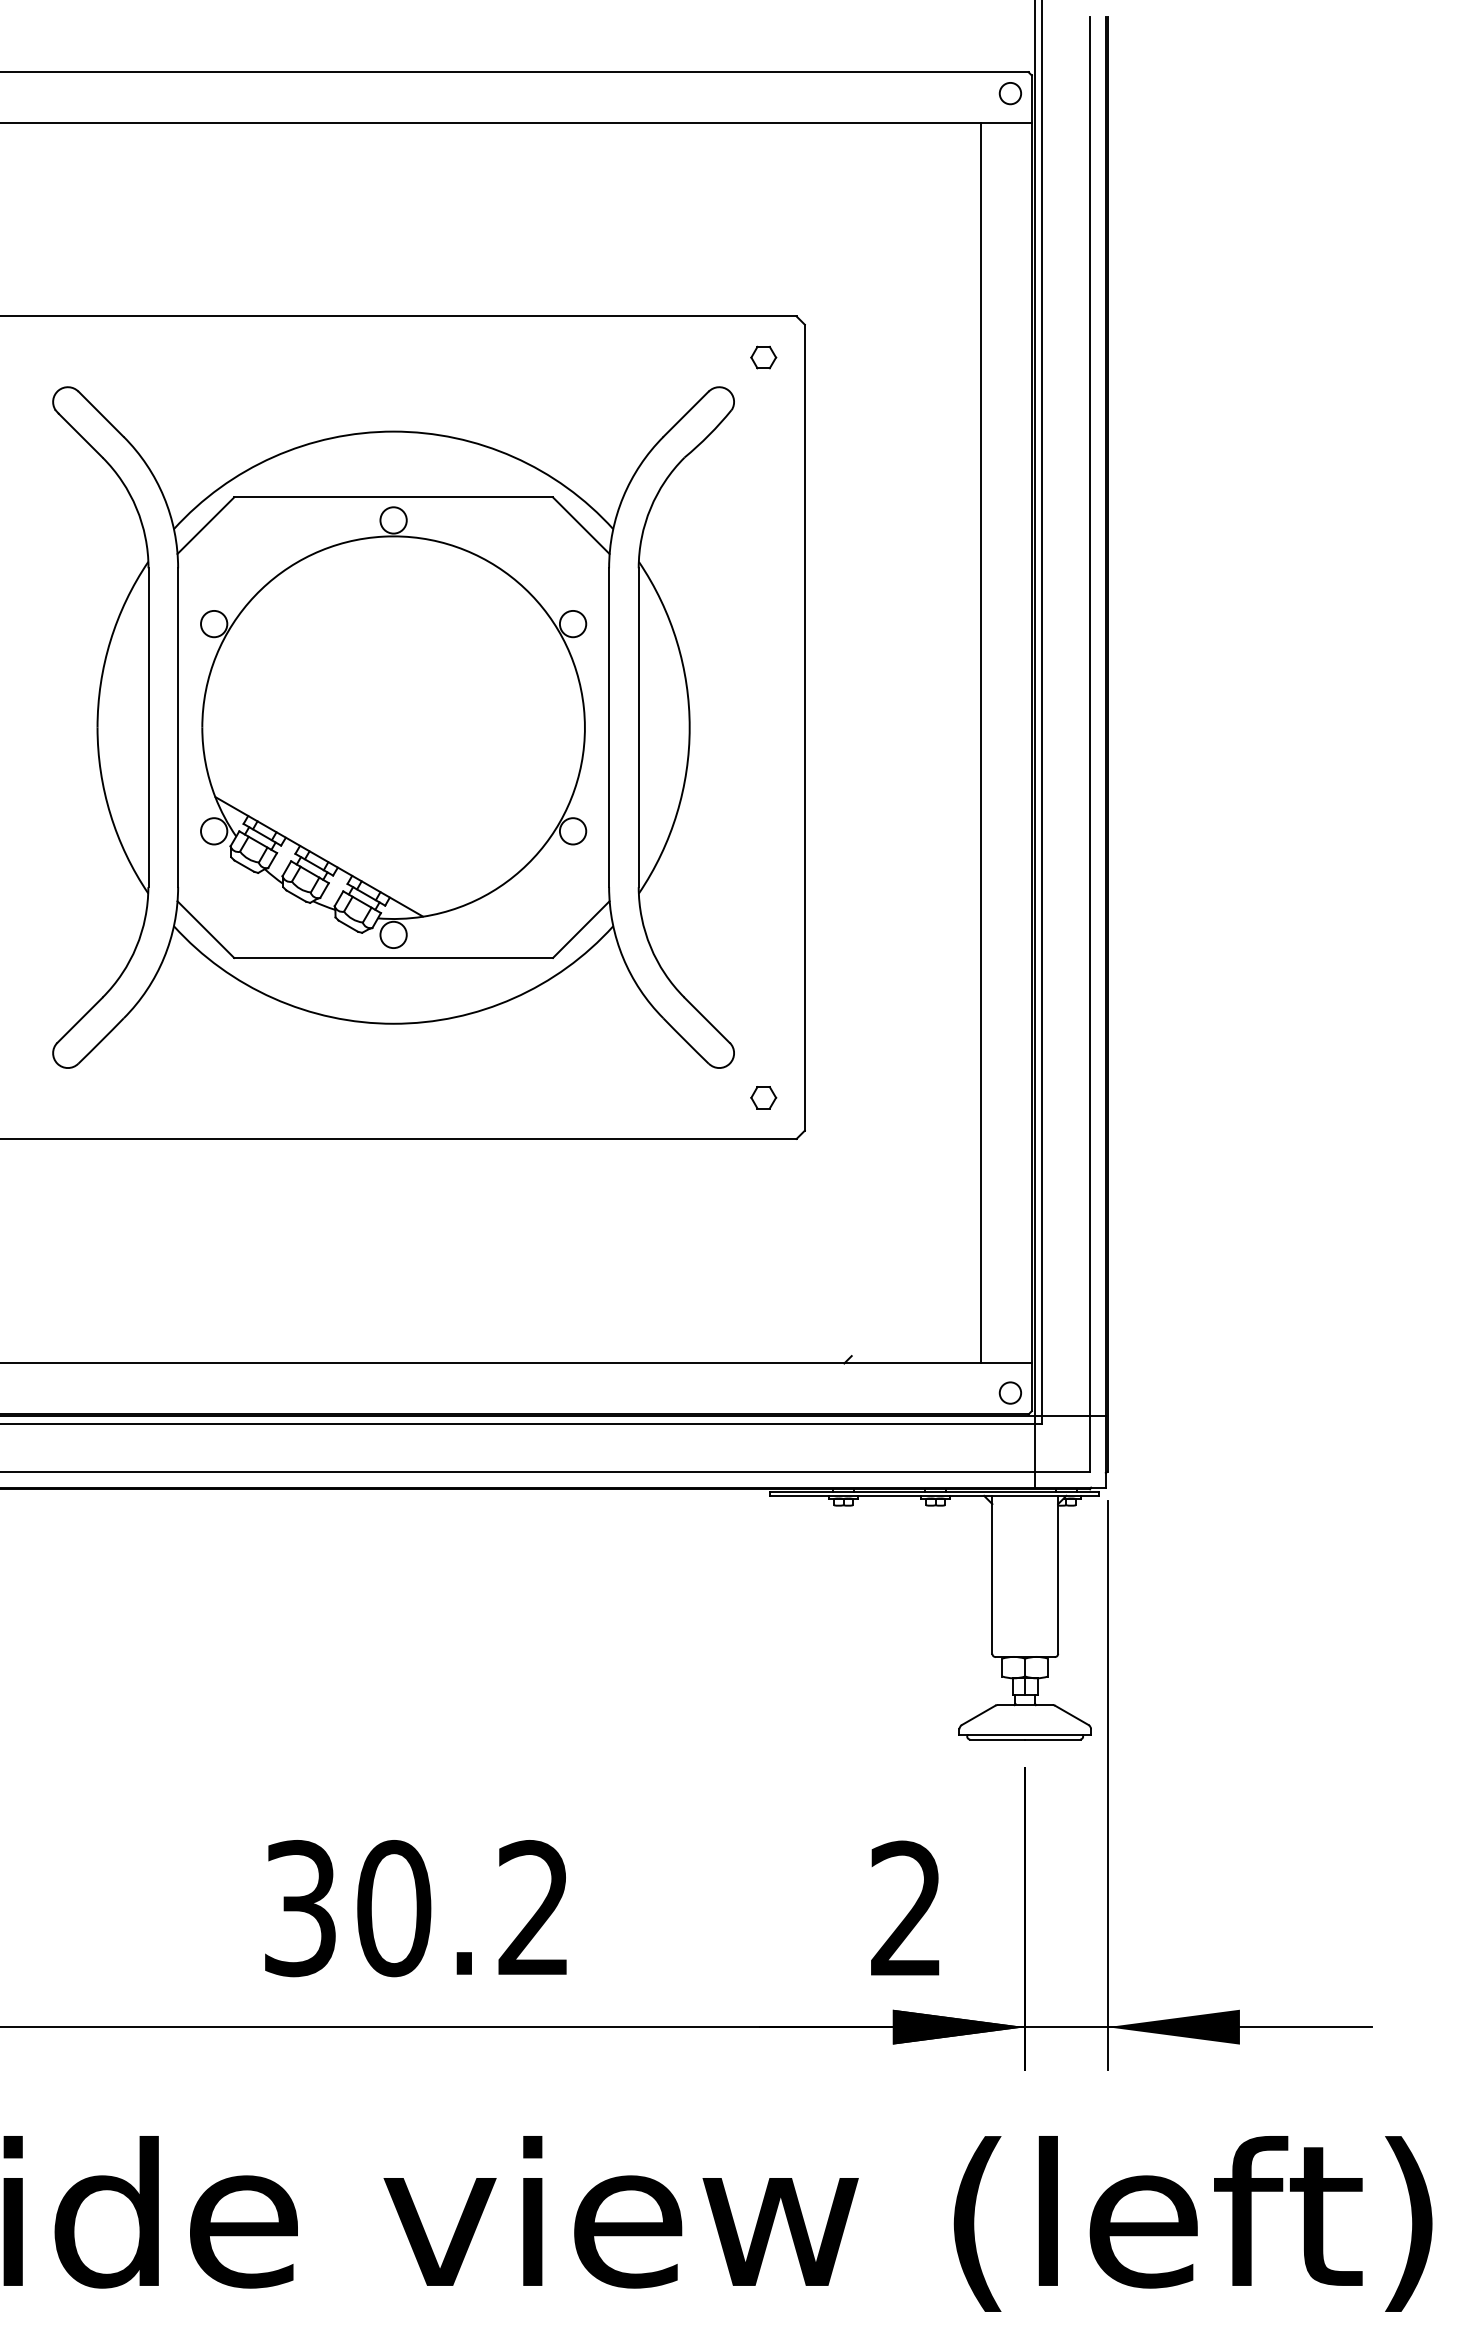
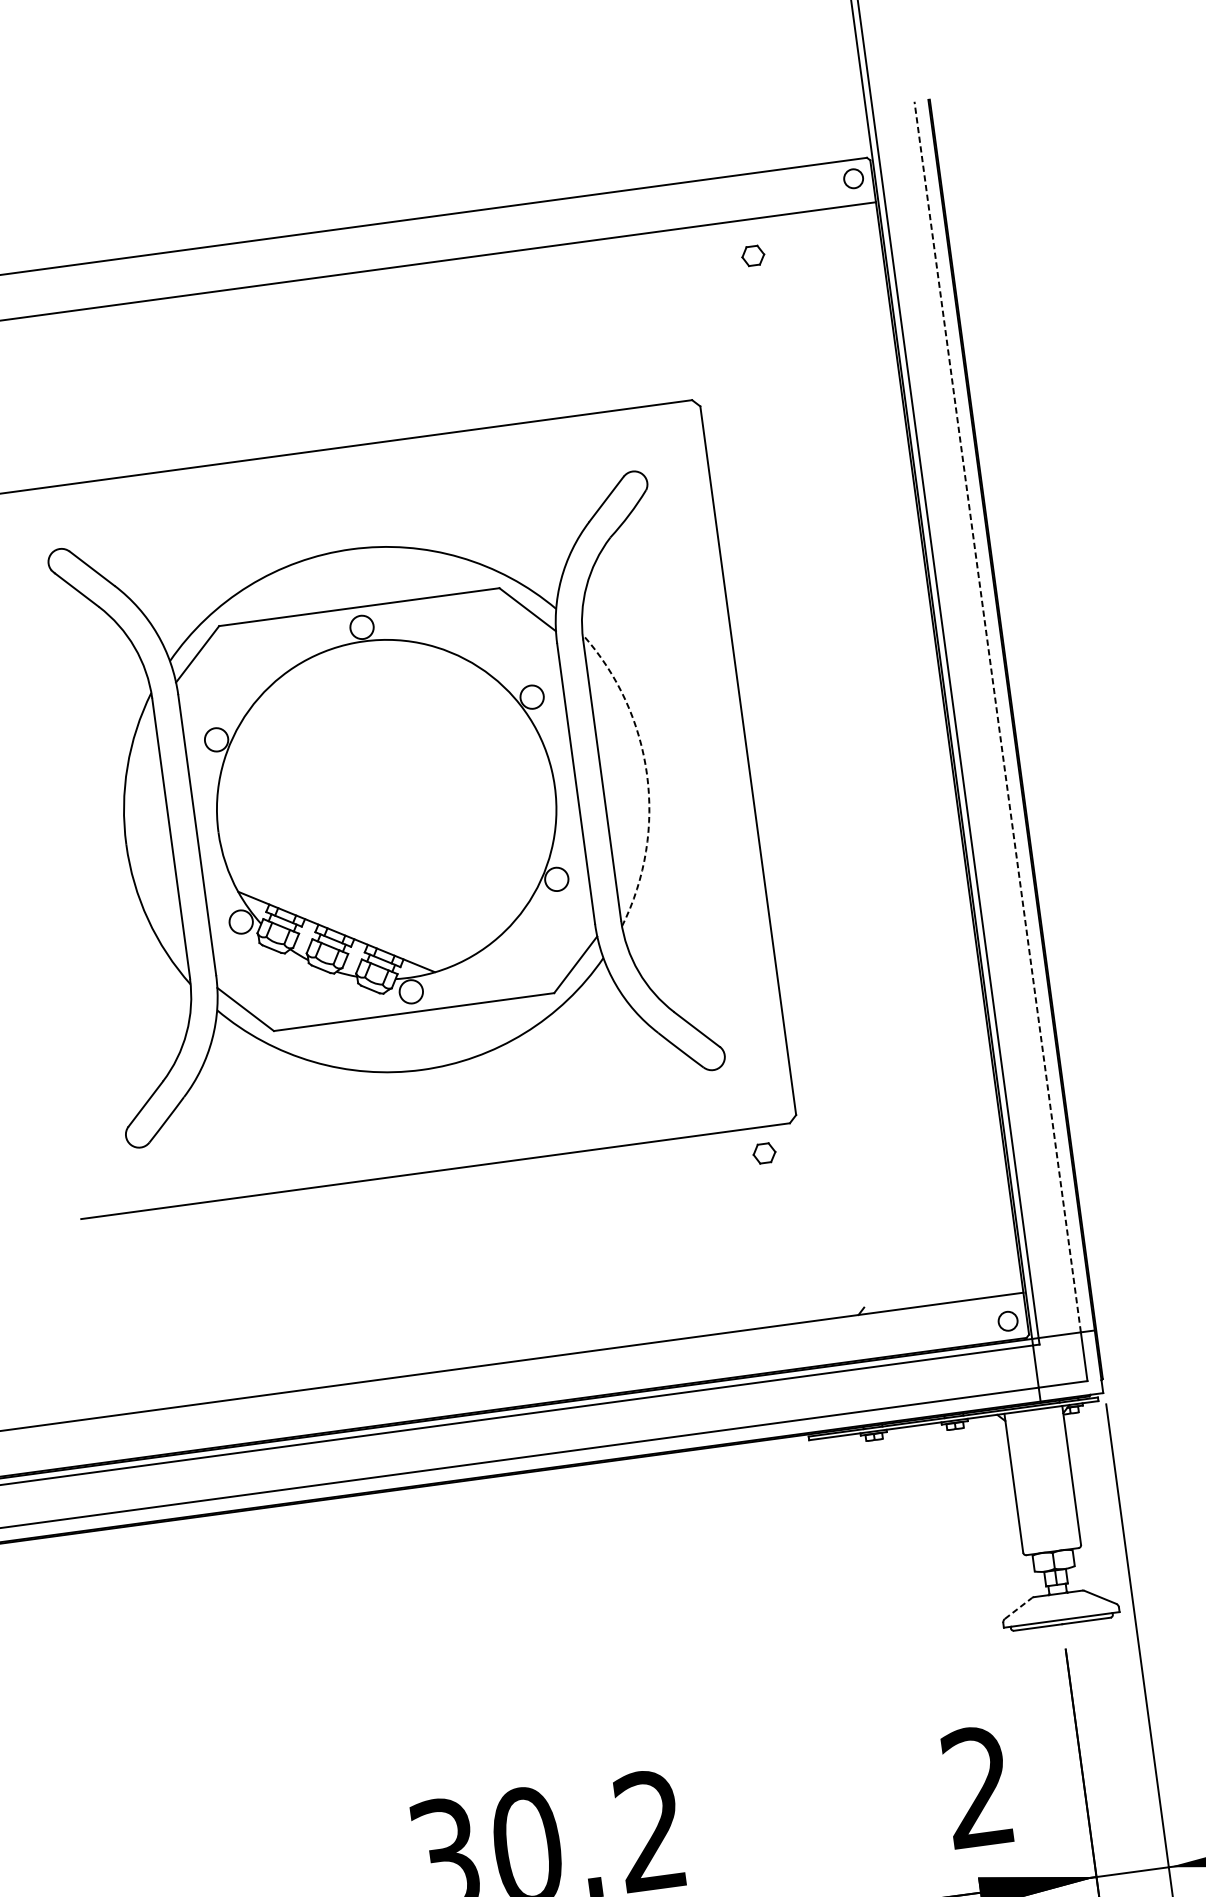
part: (763, 357) -> (753, 255), moved
line: (1090, 716) -> (998, 716), solid -> dashed
arc: (689, 727) -> (646, 774), solid -> dashed
line: (980, 743) -> (904, 753), removed
part: (763, 1097) -> (764, 1153), moved
line: (979, 1715) -> (1019, 1608), solid -> dashed

